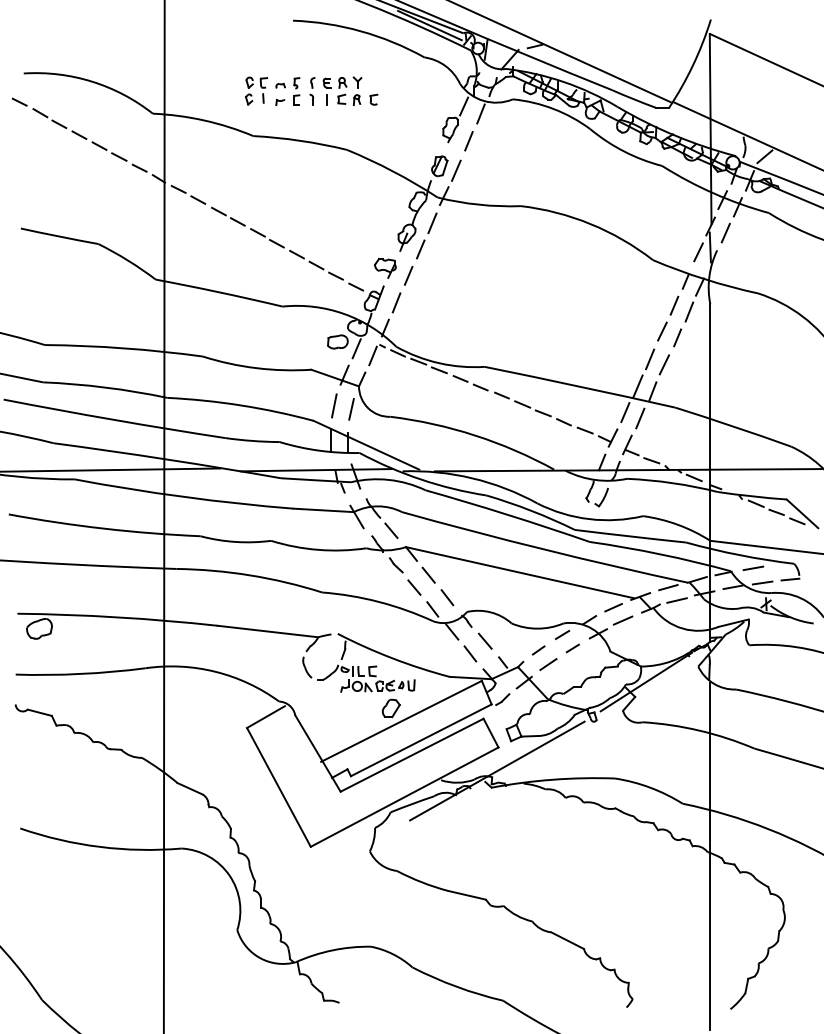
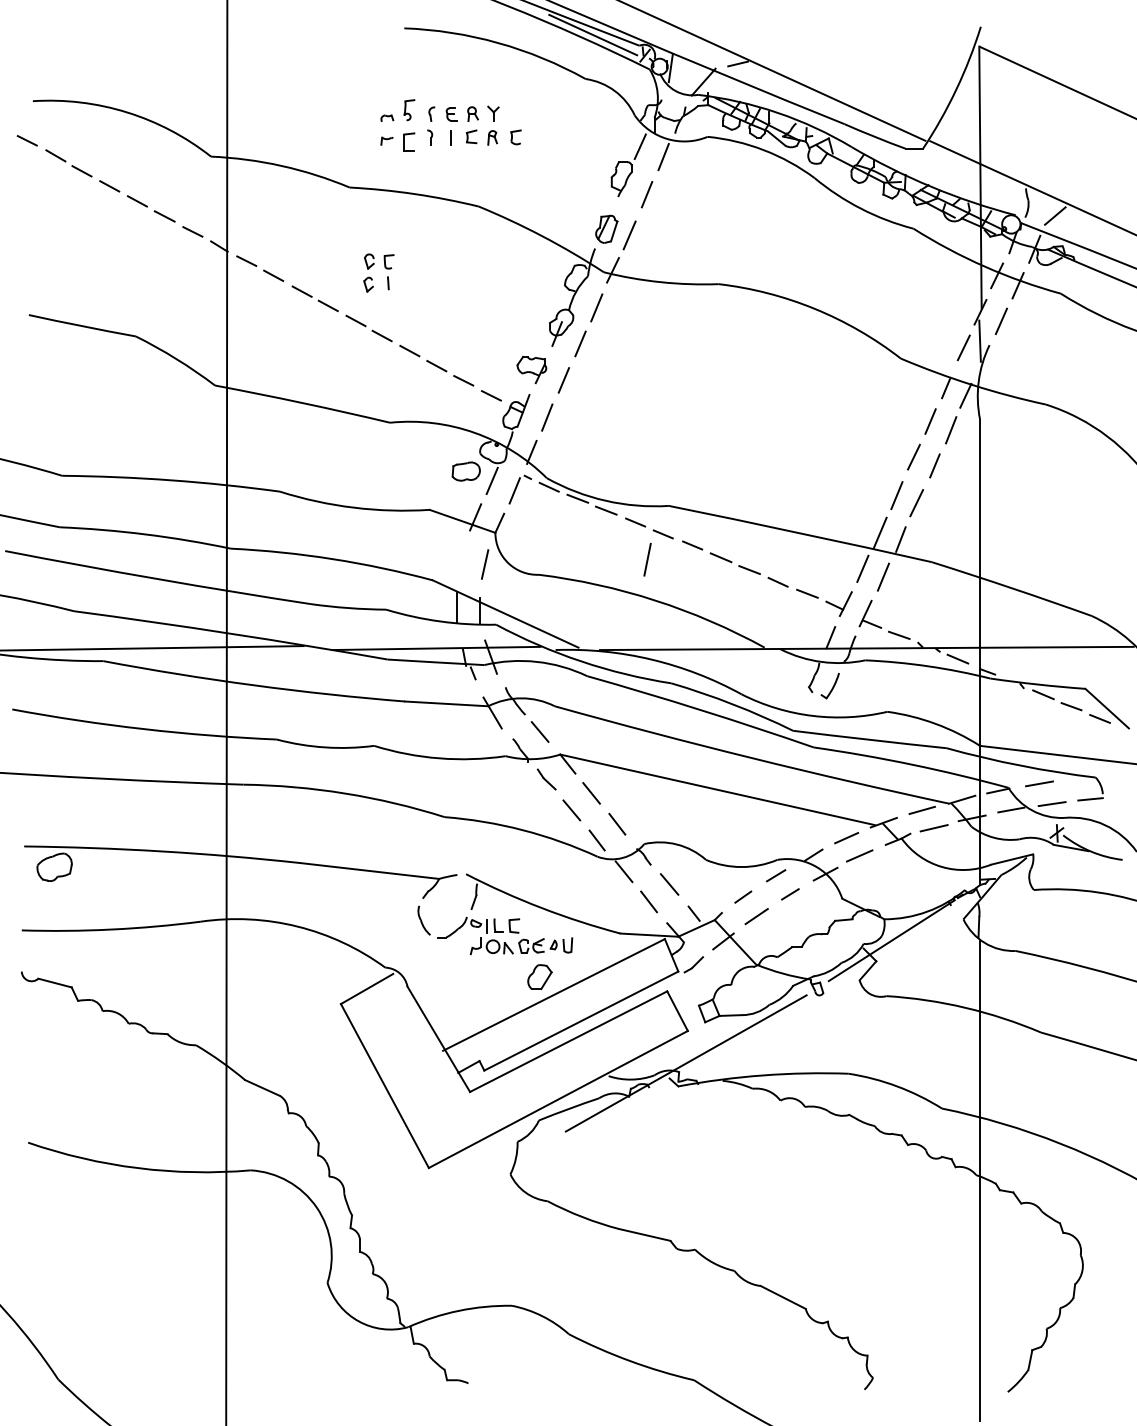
part: (256, 90) -> (378, 272), moved
part: (296, 91) -> (409, 126), size x1.4
line: (334, 405) -> (647, 559), moved

